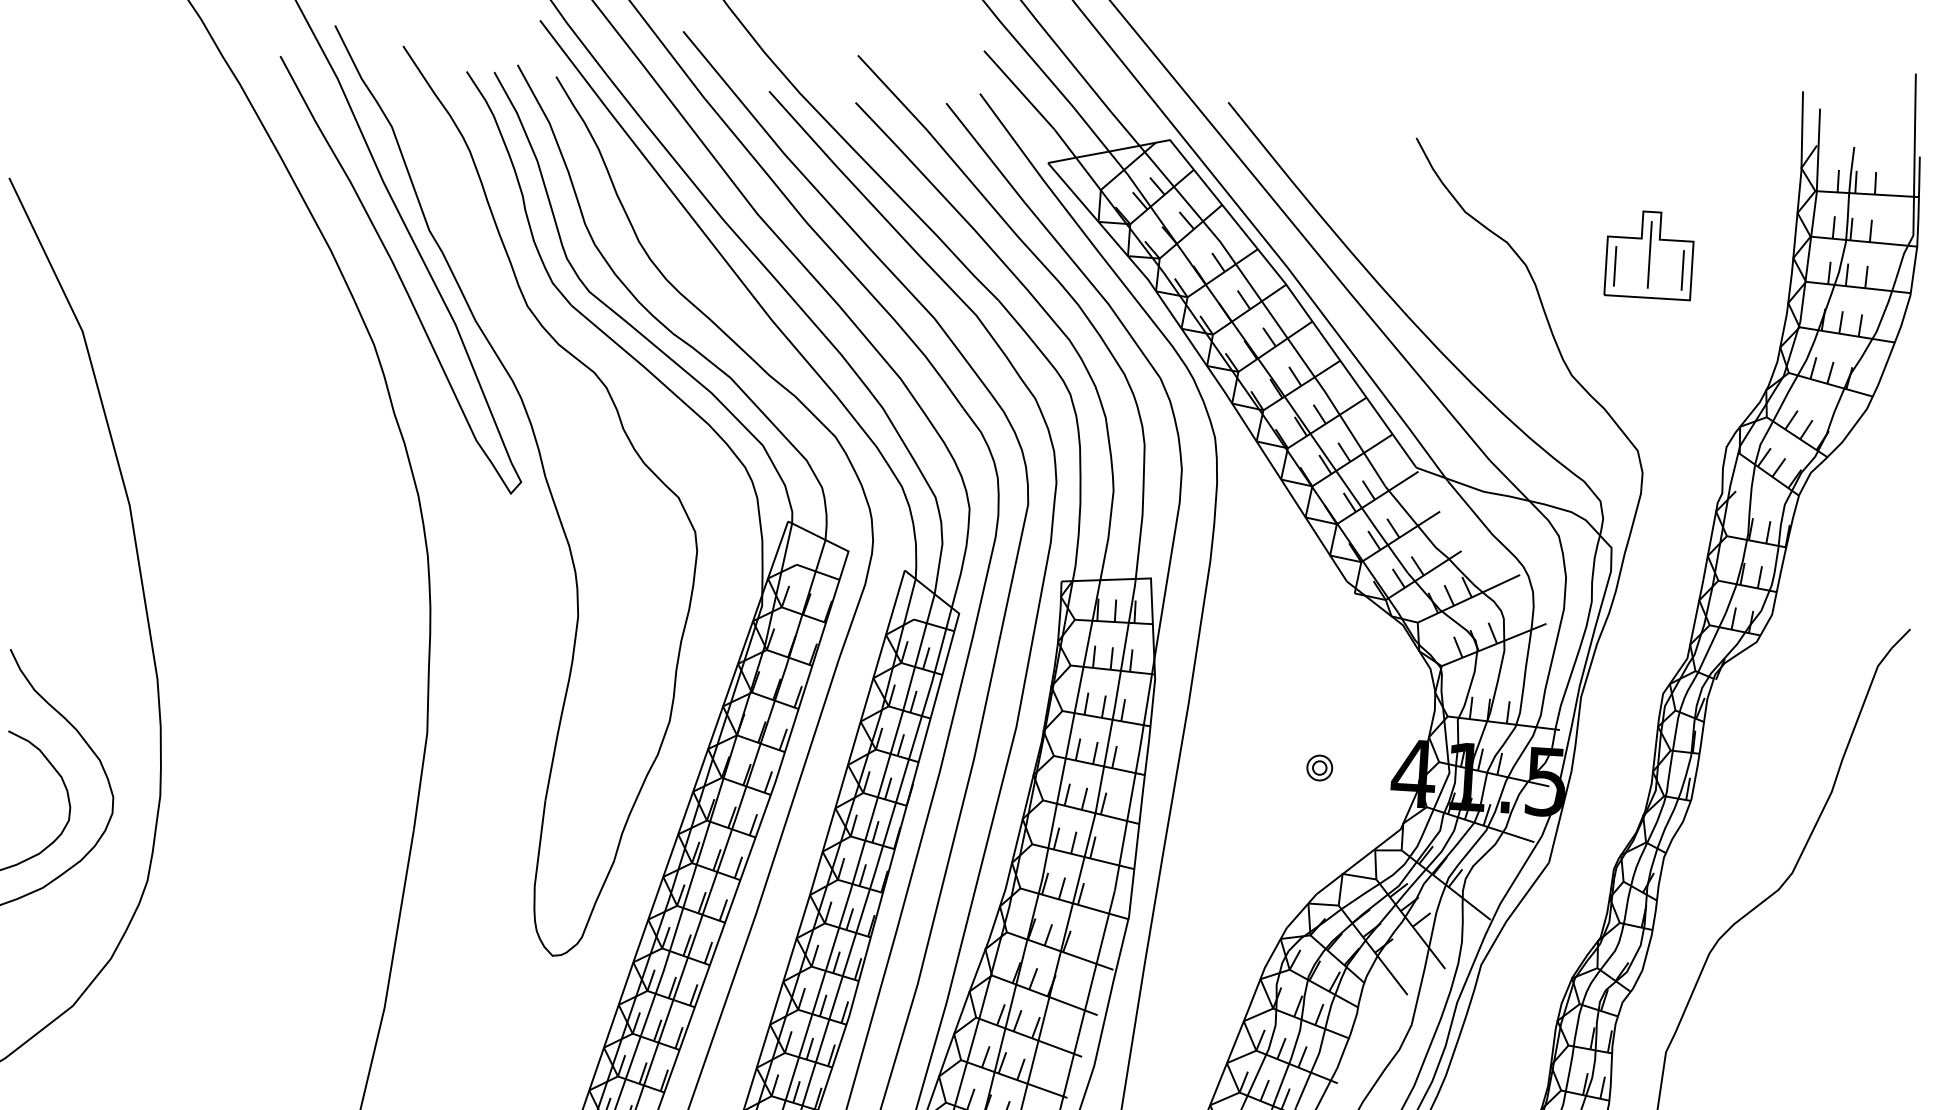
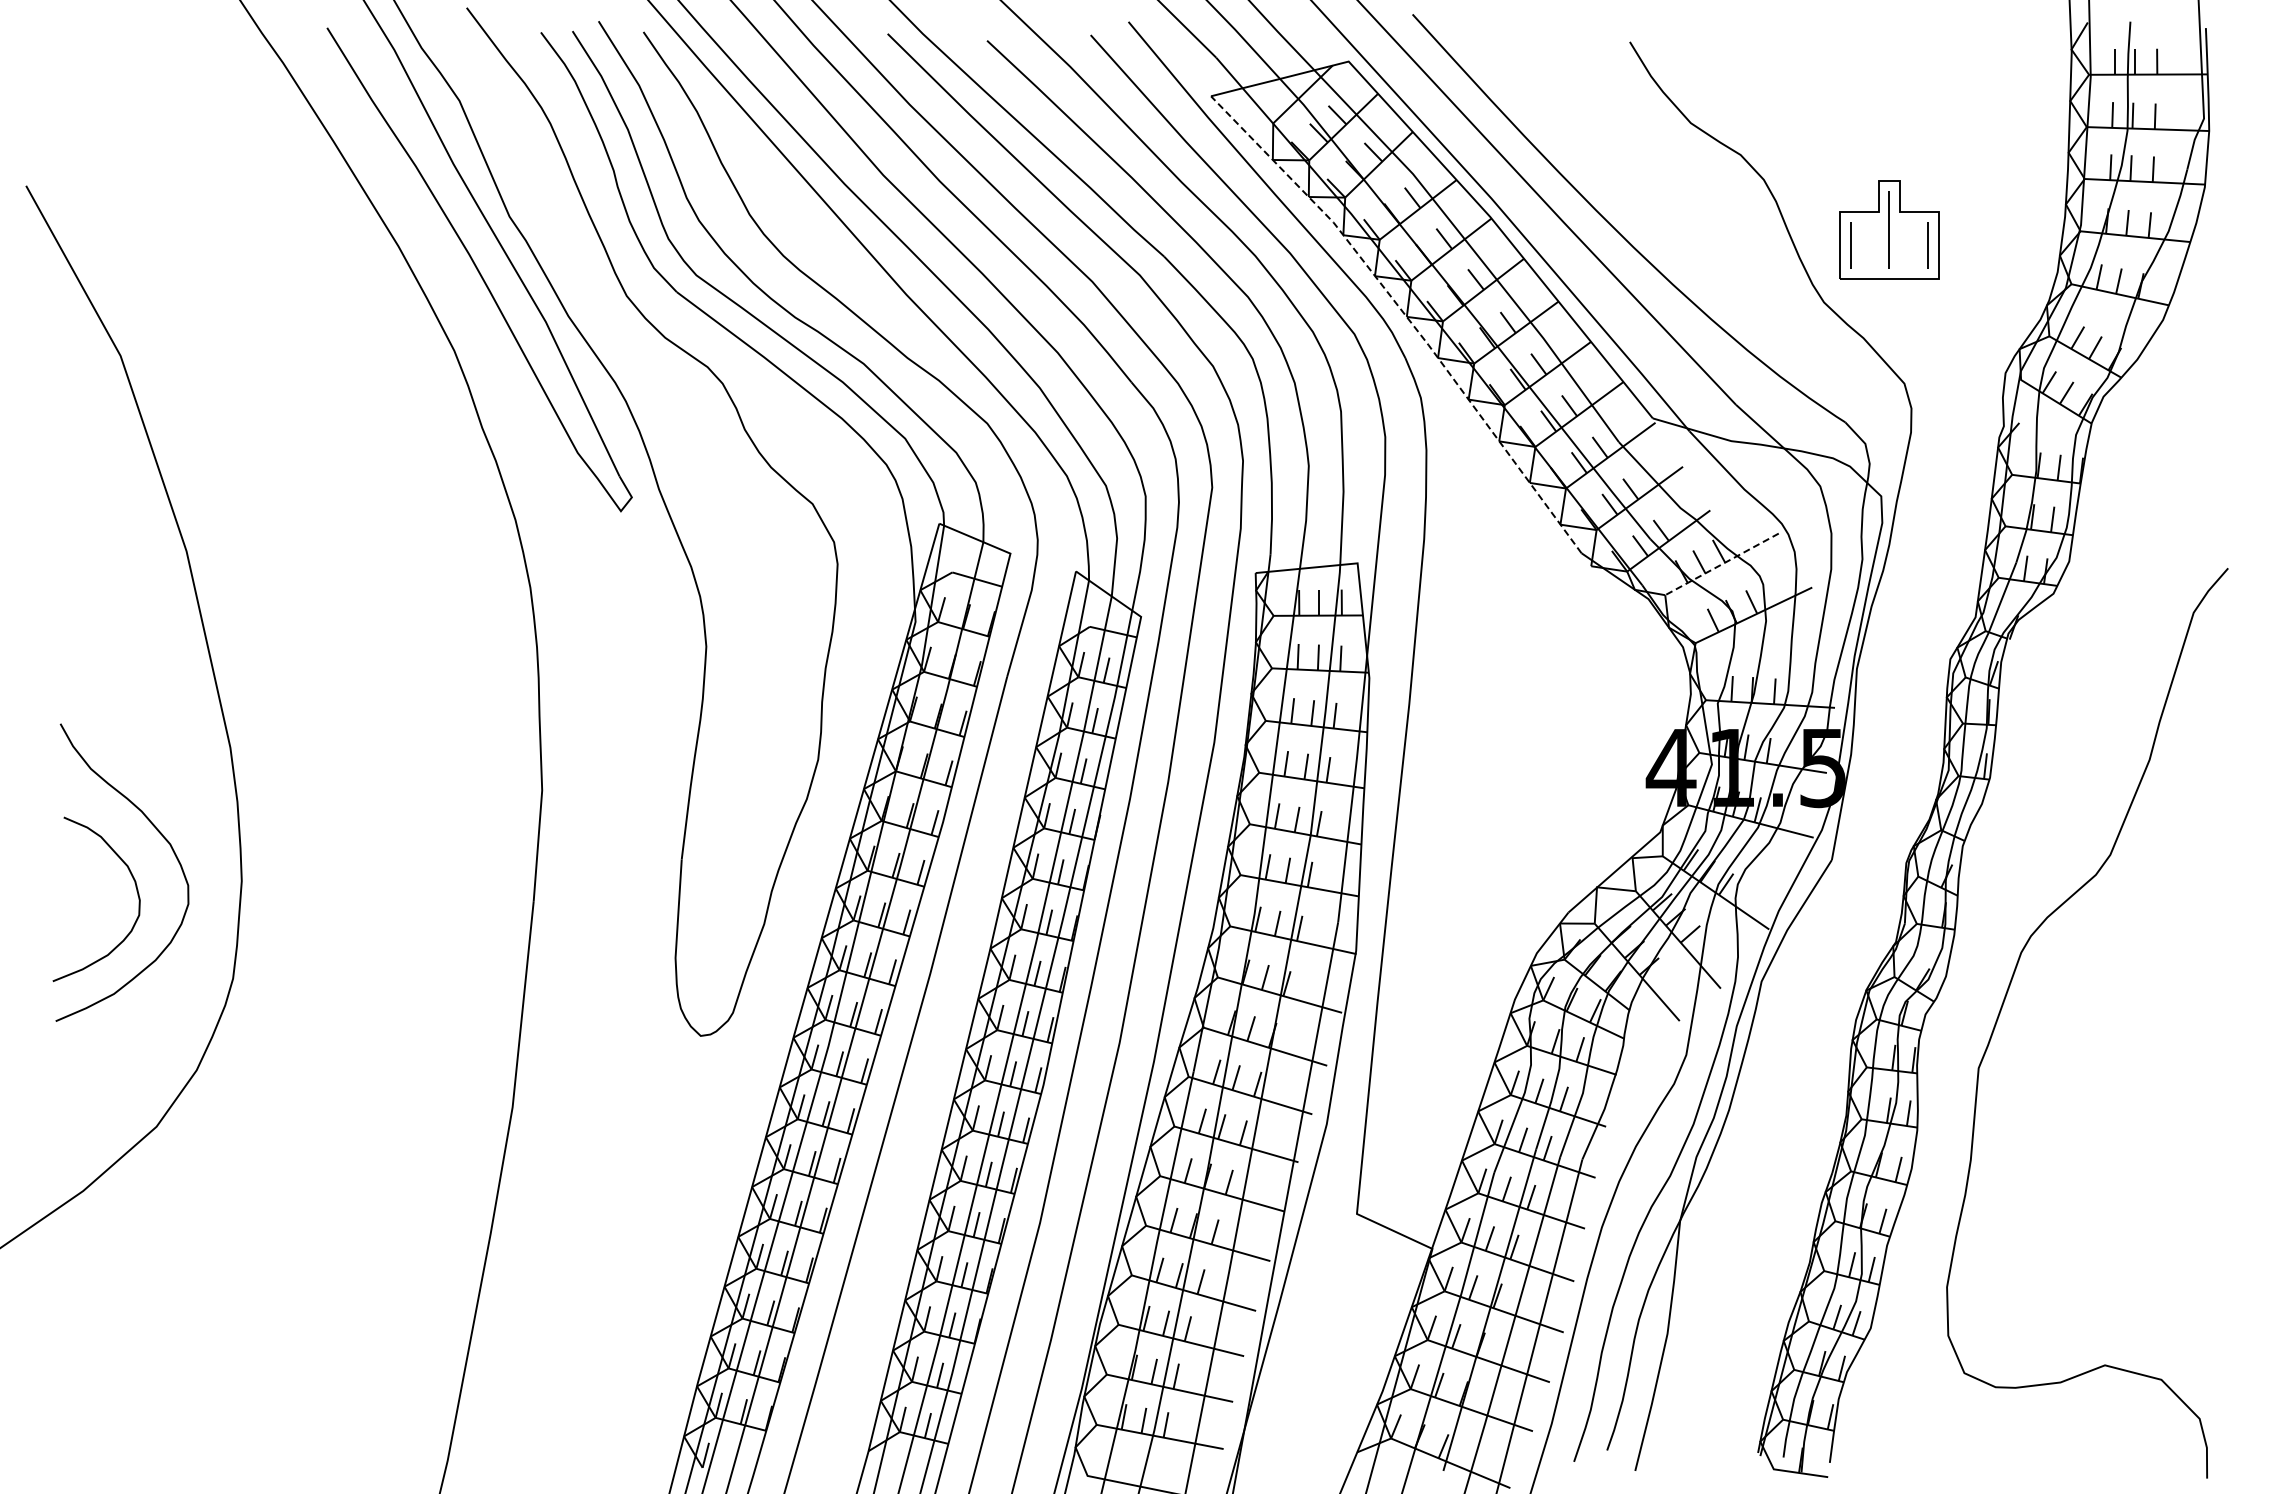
part: (1649, 254) -> (1889, 229), moved
line: (1206, 364) -> (1405, 315), solid -> dashed
line: (1469, 598) -> (1722, 564), solid -> dashed
part: (1319, 767) -> (1563, 767), removed

